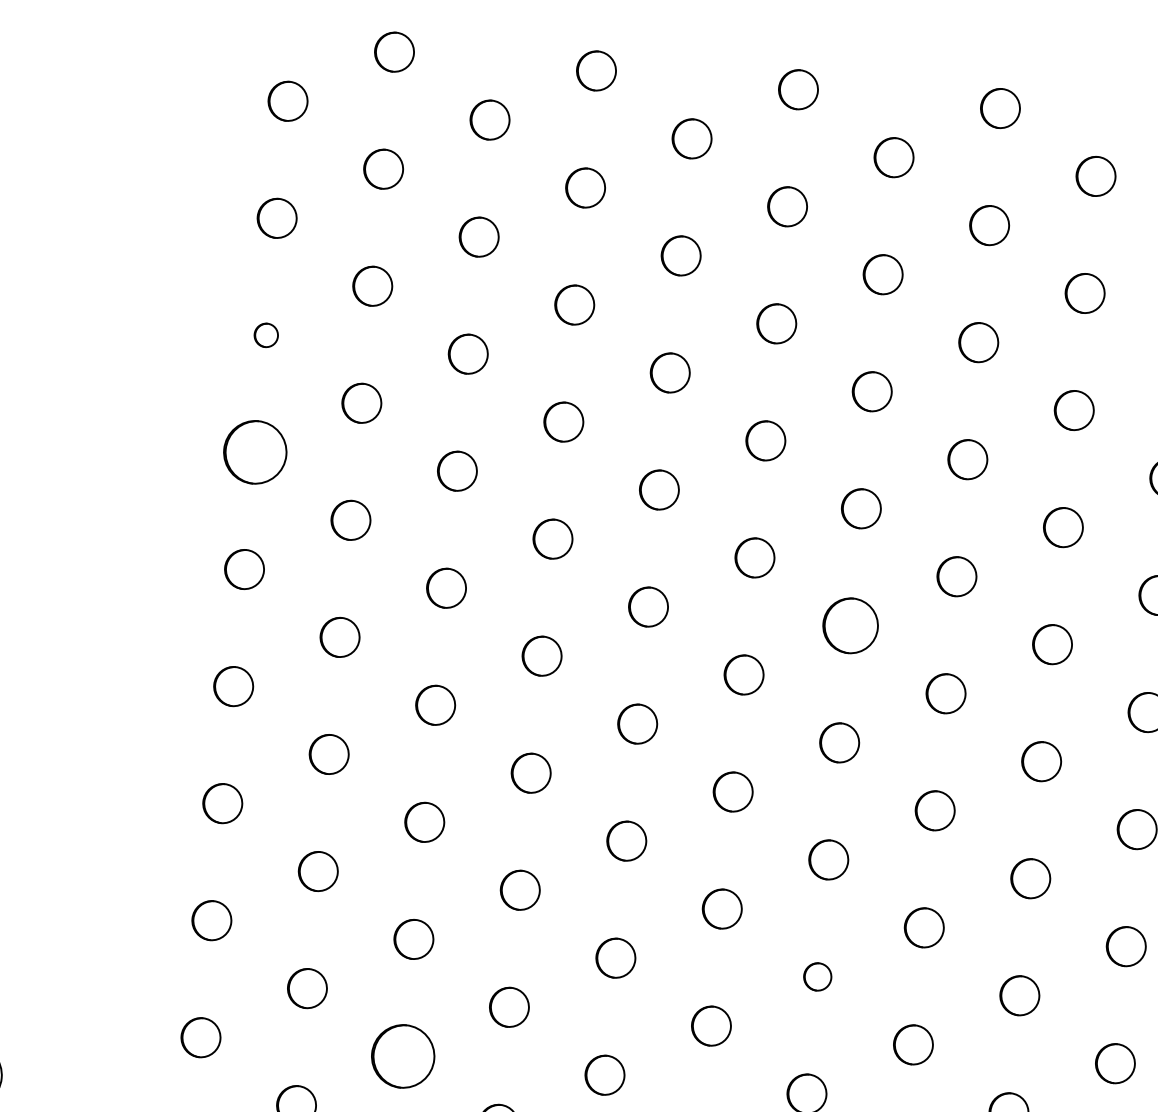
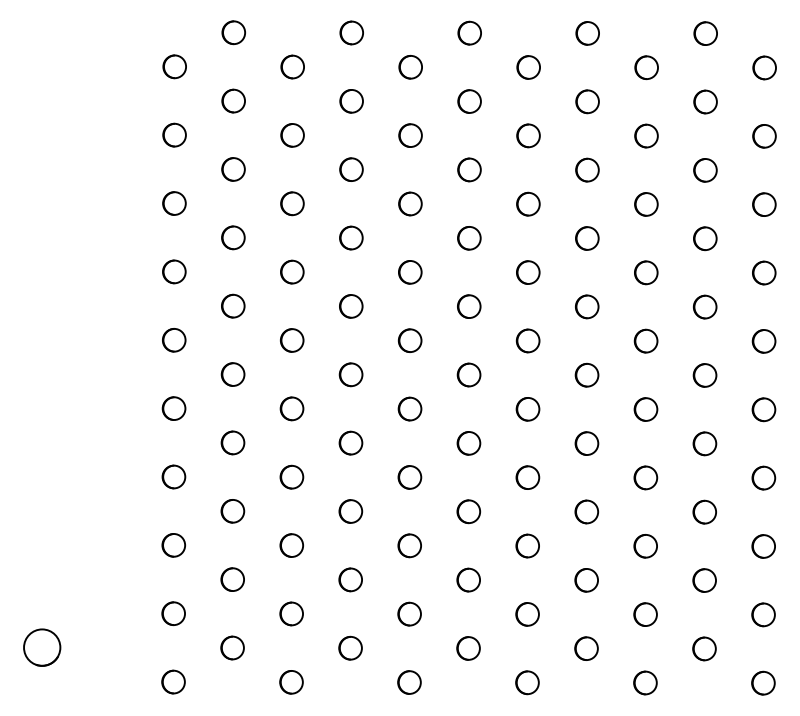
part: (266, 335) -> (174, 203), size x1.67
part: (255, 451) -> (174, 271), size x0.62
part: (849, 624) -> (527, 340), size x0.71
part: (817, 976) -> (527, 545), size x1.43
part: (402, 1055) -> (291, 613), size x0.62

